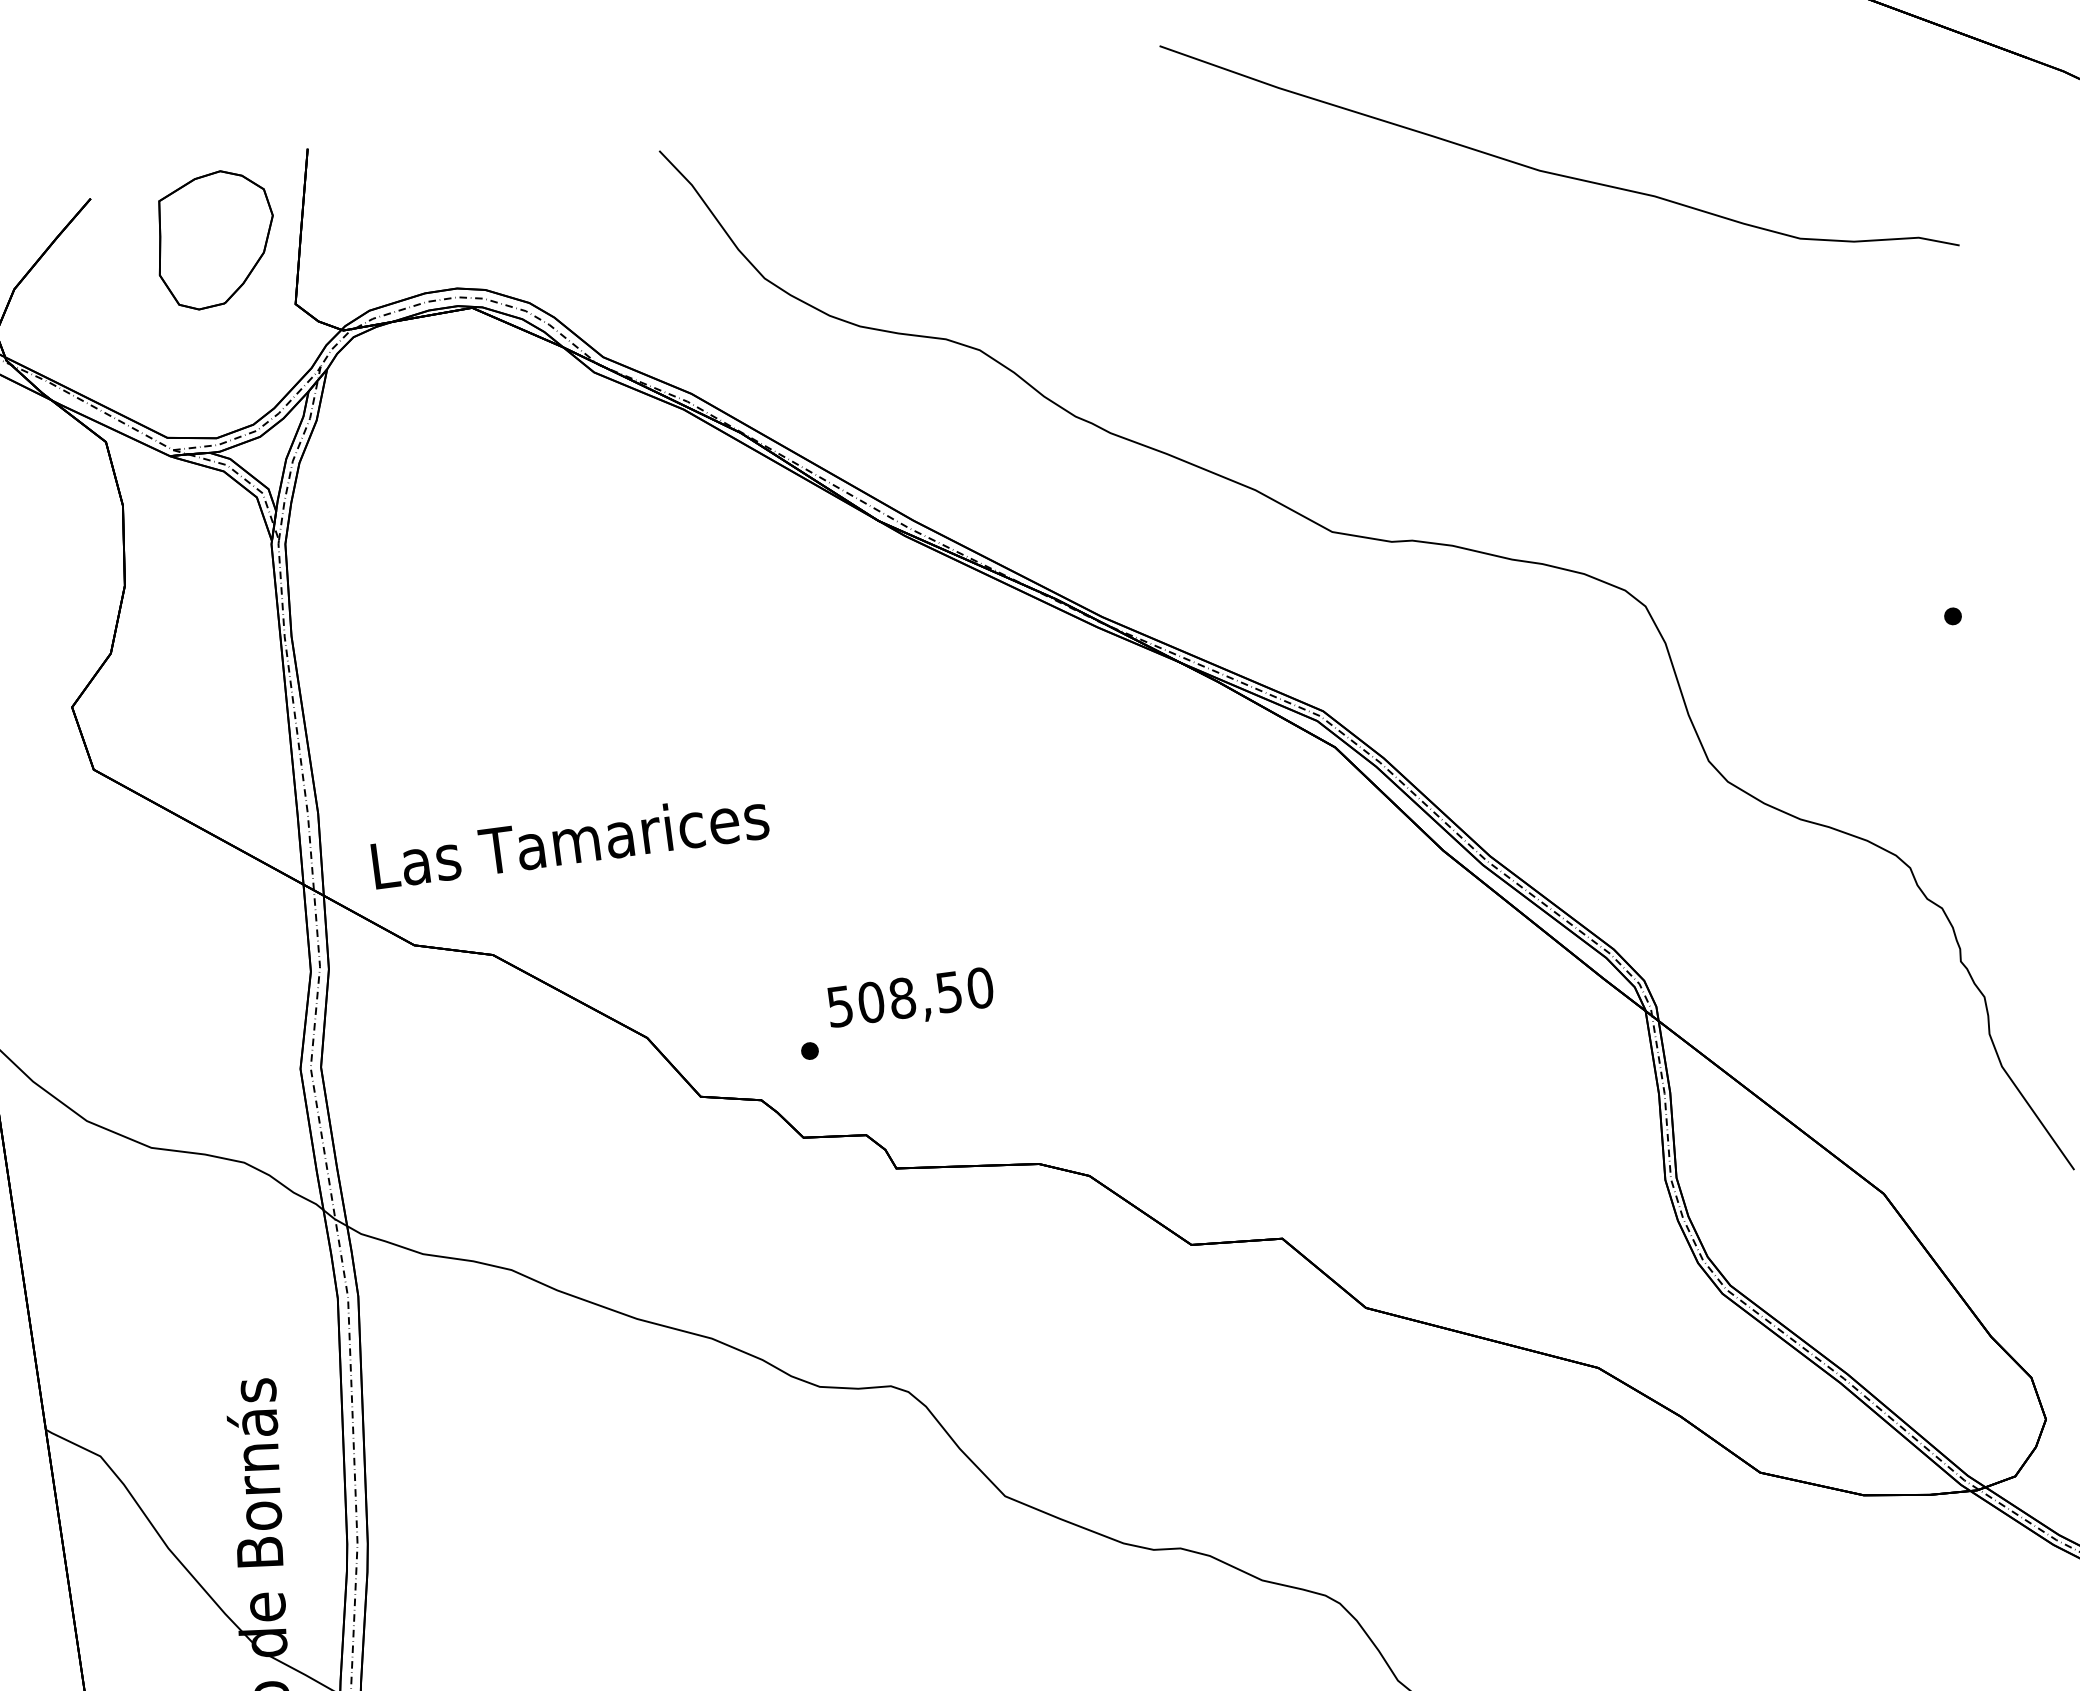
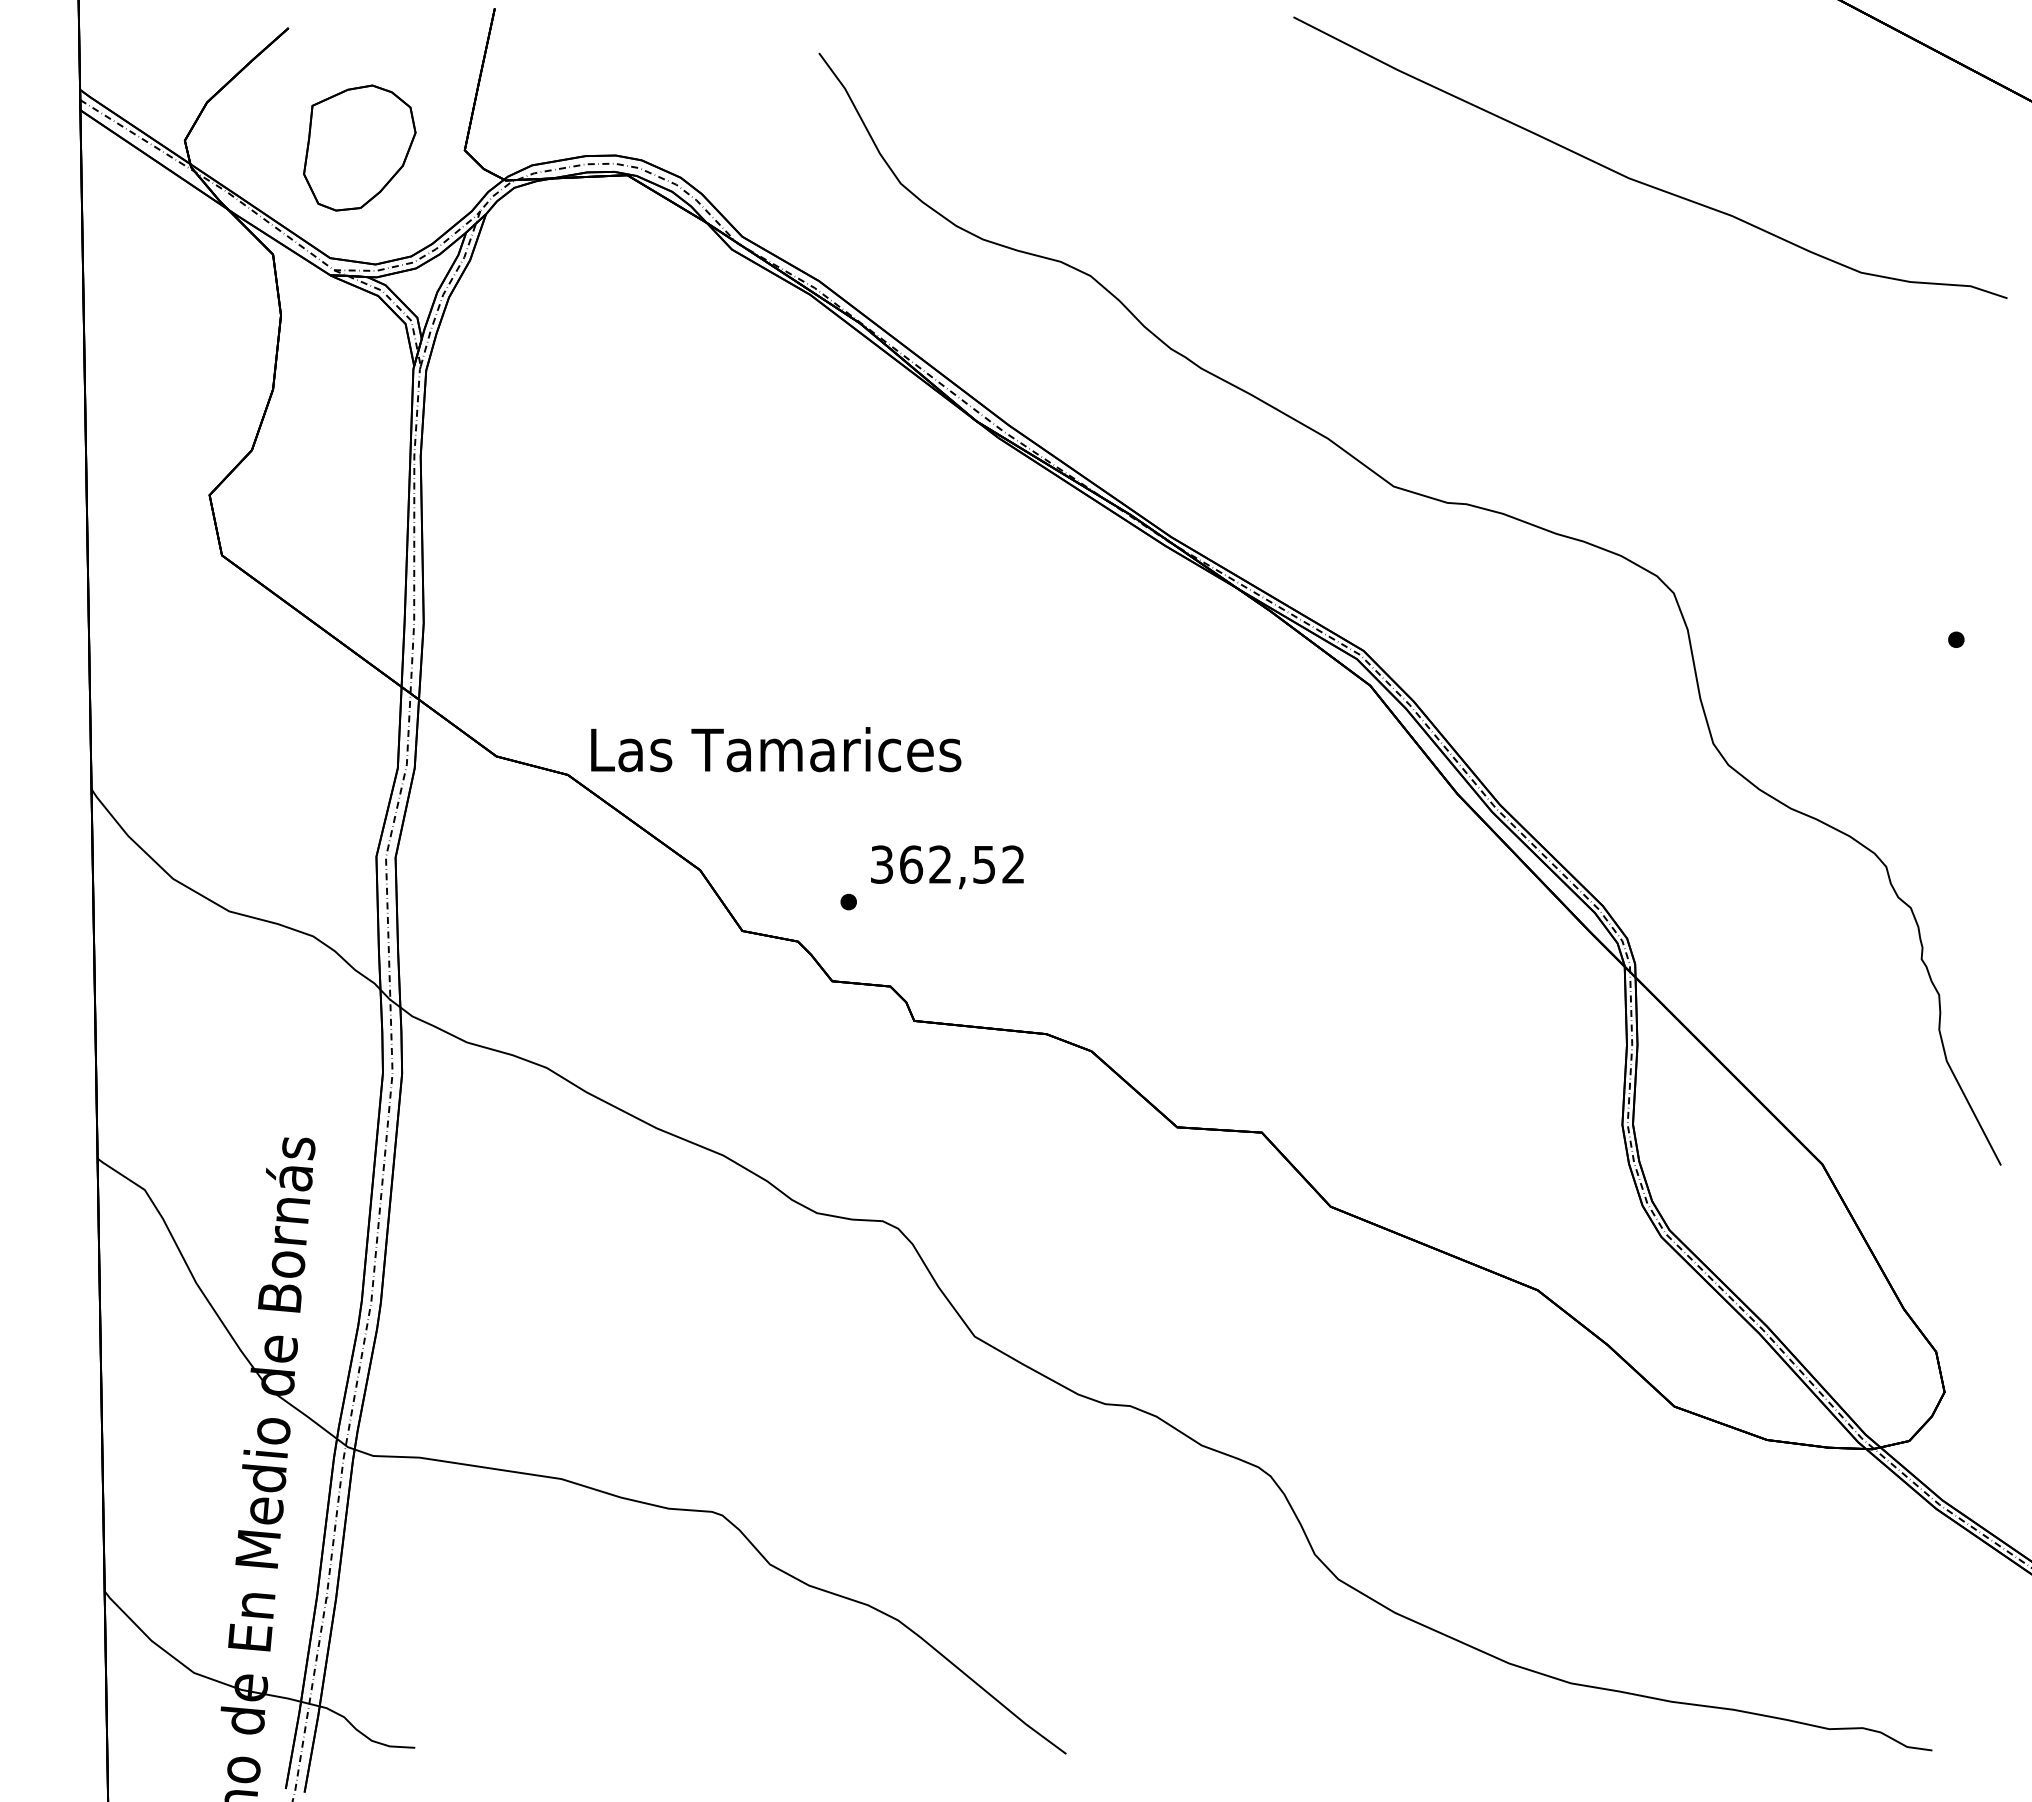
part: (215, 239) -> (359, 147), moved
text: (570, 840) -> (776, 749), moved
text: (910, 997) -> (948, 864), 508,50 -> 362,52

